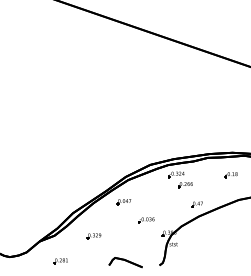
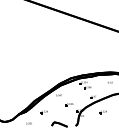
part: (216, 237) -> (102, 112), added

